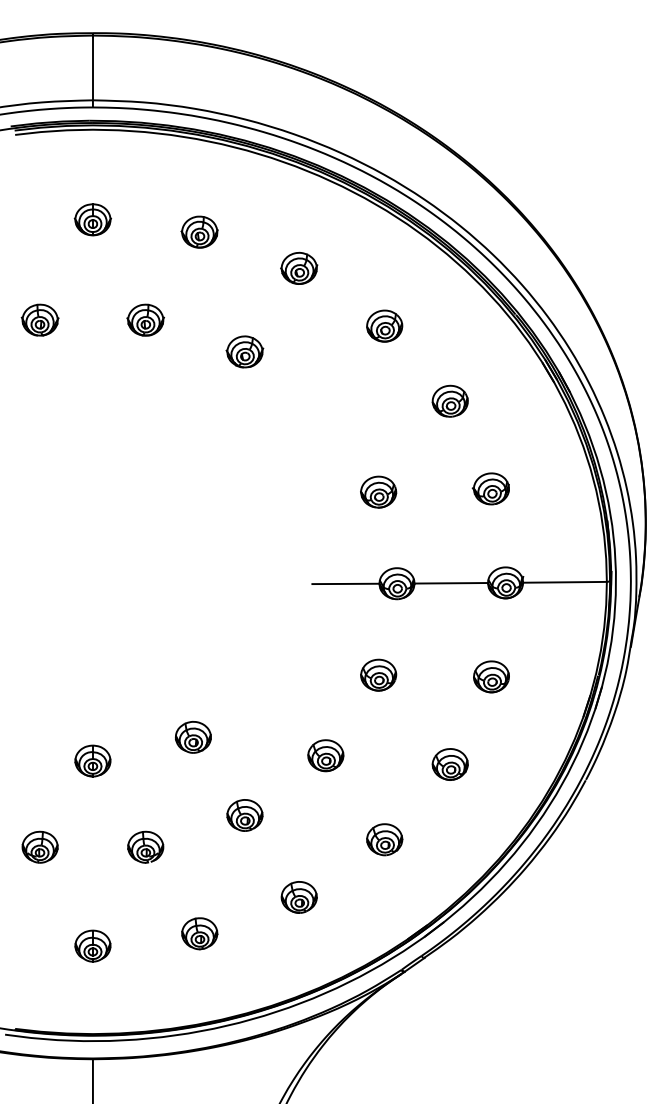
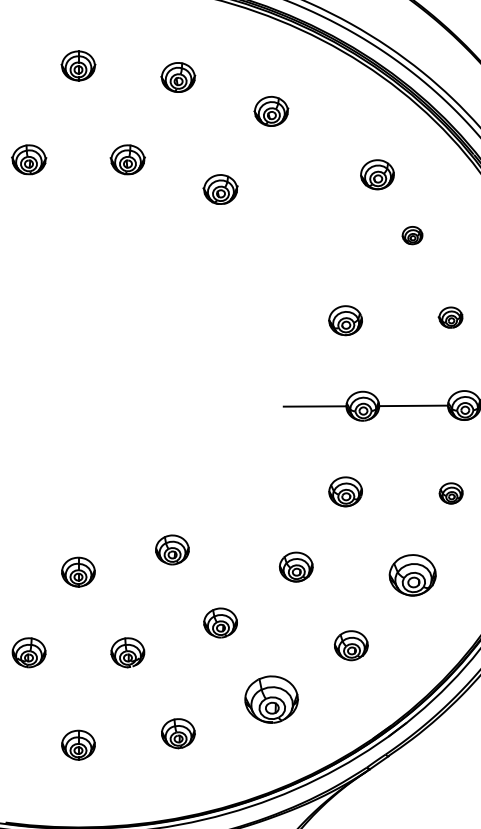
part: (384, 325) -> (377, 174), moved
part: (449, 400) -> (411, 234), size x0.6
part: (490, 488) -> (450, 317), size x0.7
part: (491, 676) -> (451, 493), size x0.7
part: (449, 764) -> (411, 575), size x1.4
part: (298, 897) -> (270, 699), size x1.6

